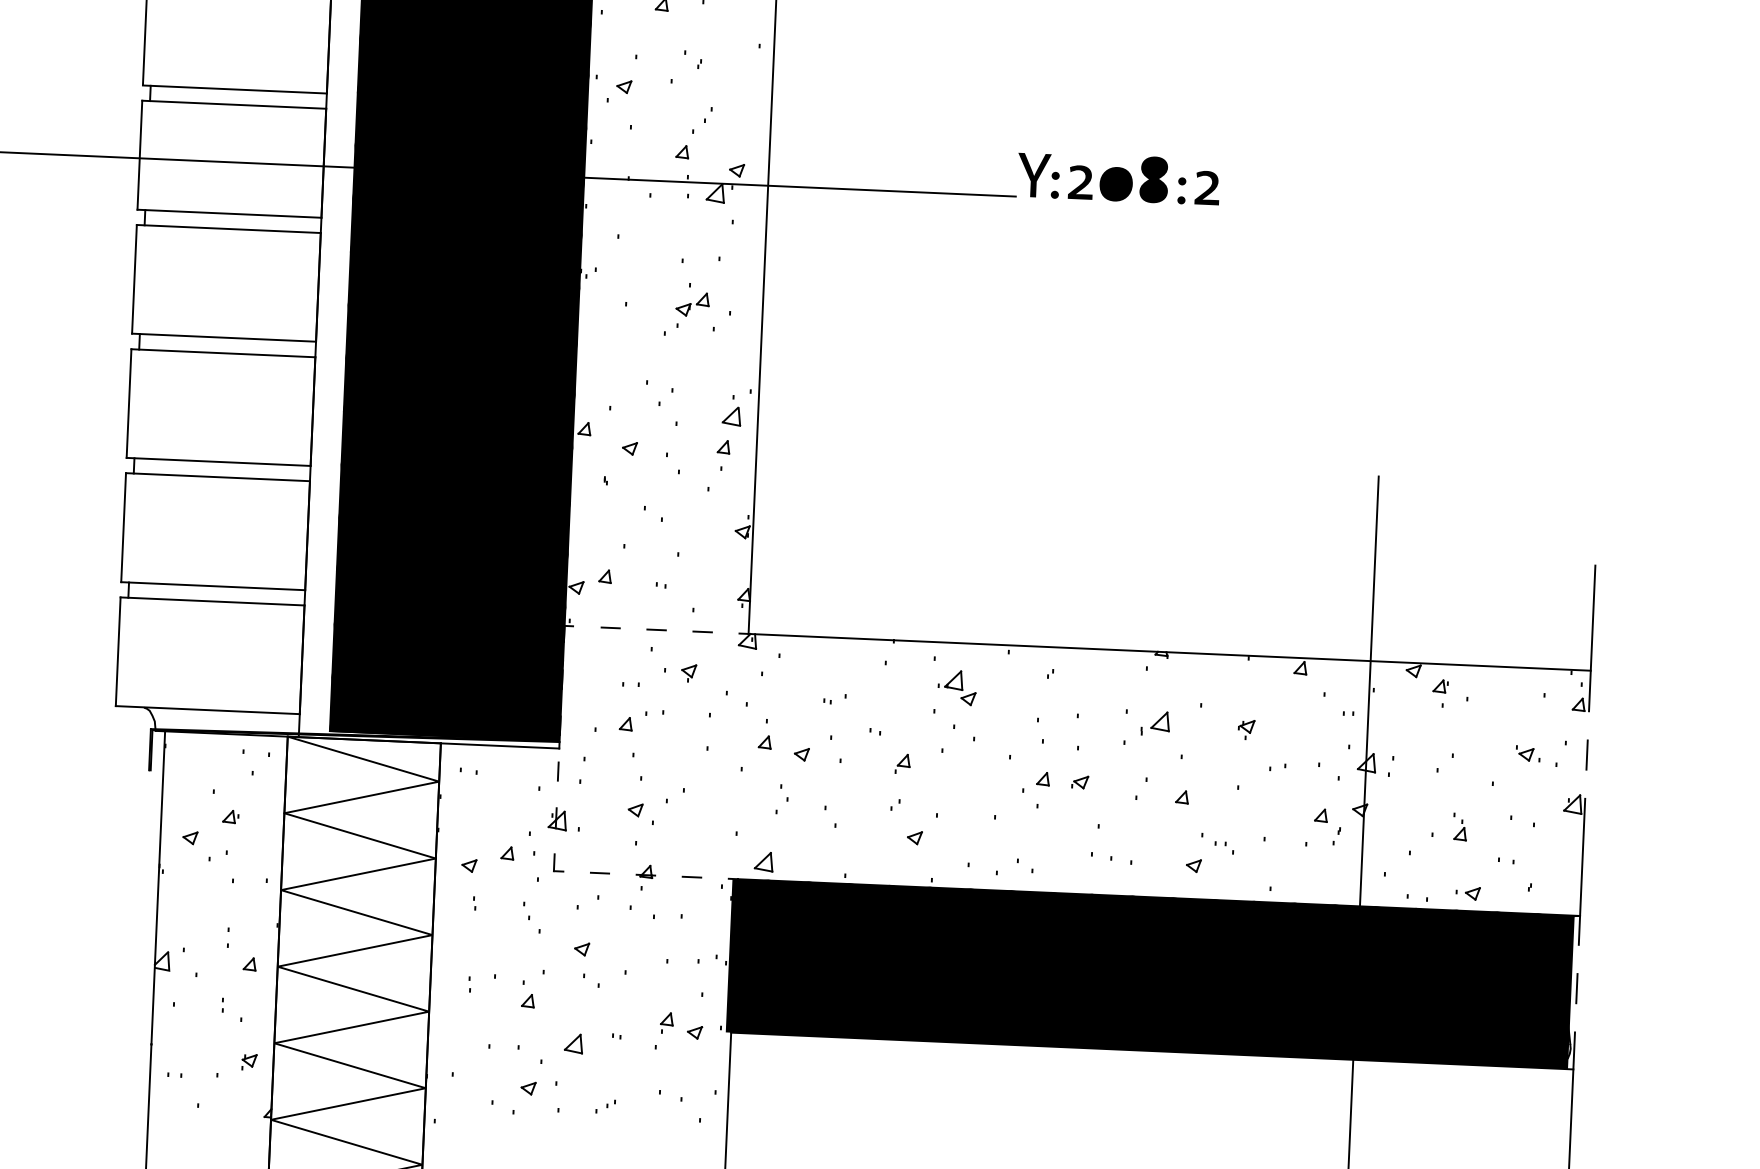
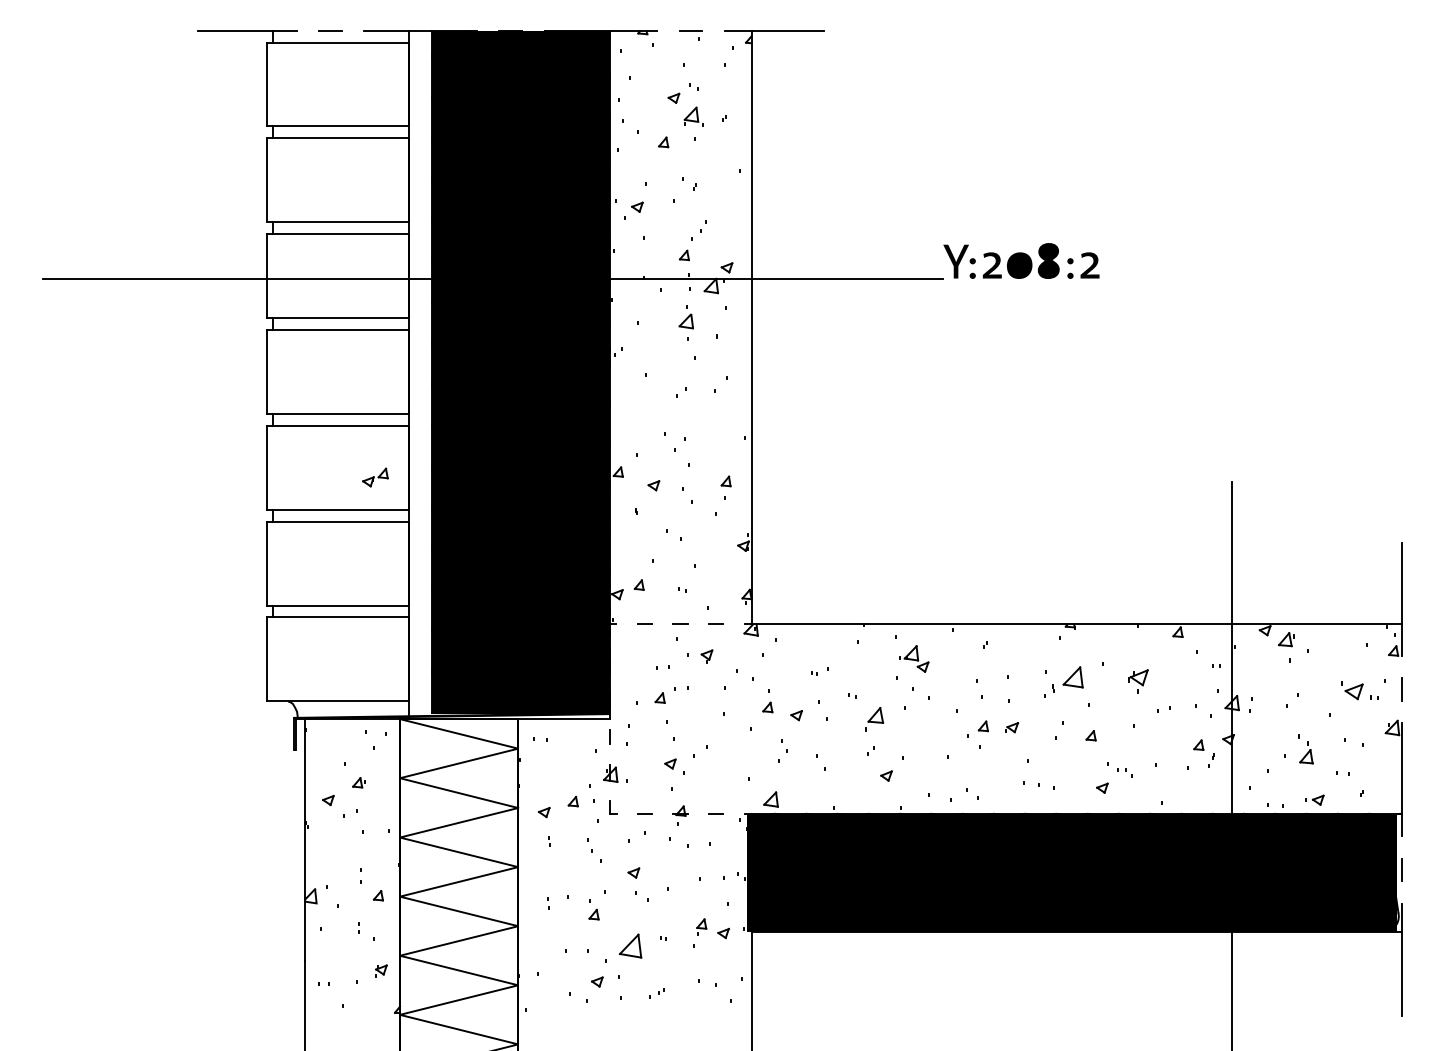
part: (692, 304) -> (375, 477), moved
part: (730, 411) -> (685, 317), moved
part: (1440, 692) -> (1286, 646), size x1.4
part: (1156, 723) -> (1068, 679), size x1.4
part: (1246, 729) -> (1138, 681), size x1.6
part: (1527, 753) -> (1355, 690), size x1.6
part: (902, 764) -> (874, 719), size x1.6
part: (1460, 827) -> (1306, 749), size x1.4
part: (573, 1043) -> (630, 945), size x1.6

